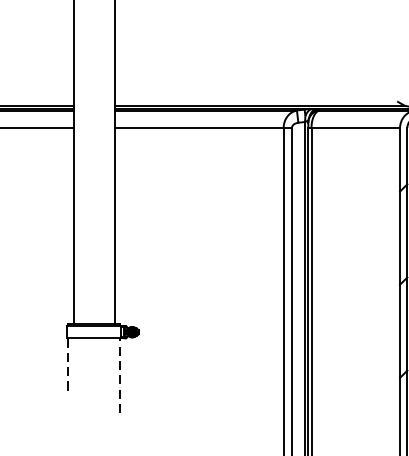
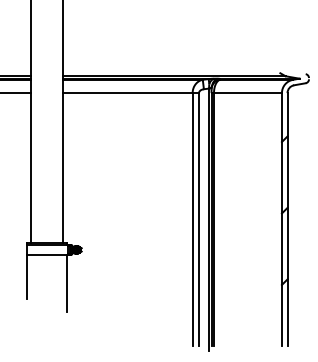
line: (68, 368) -> (27, 277), dashed -> solid
line: (120, 375) -> (67, 283), dashed -> solid

